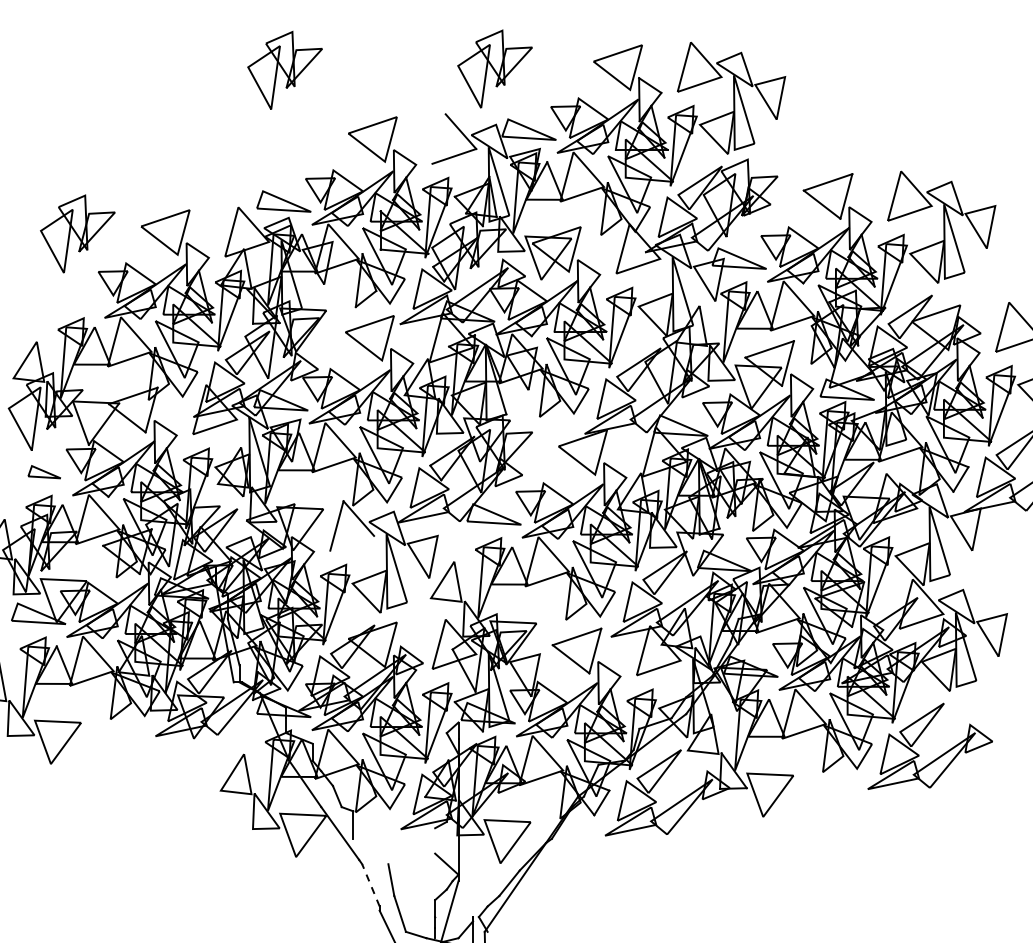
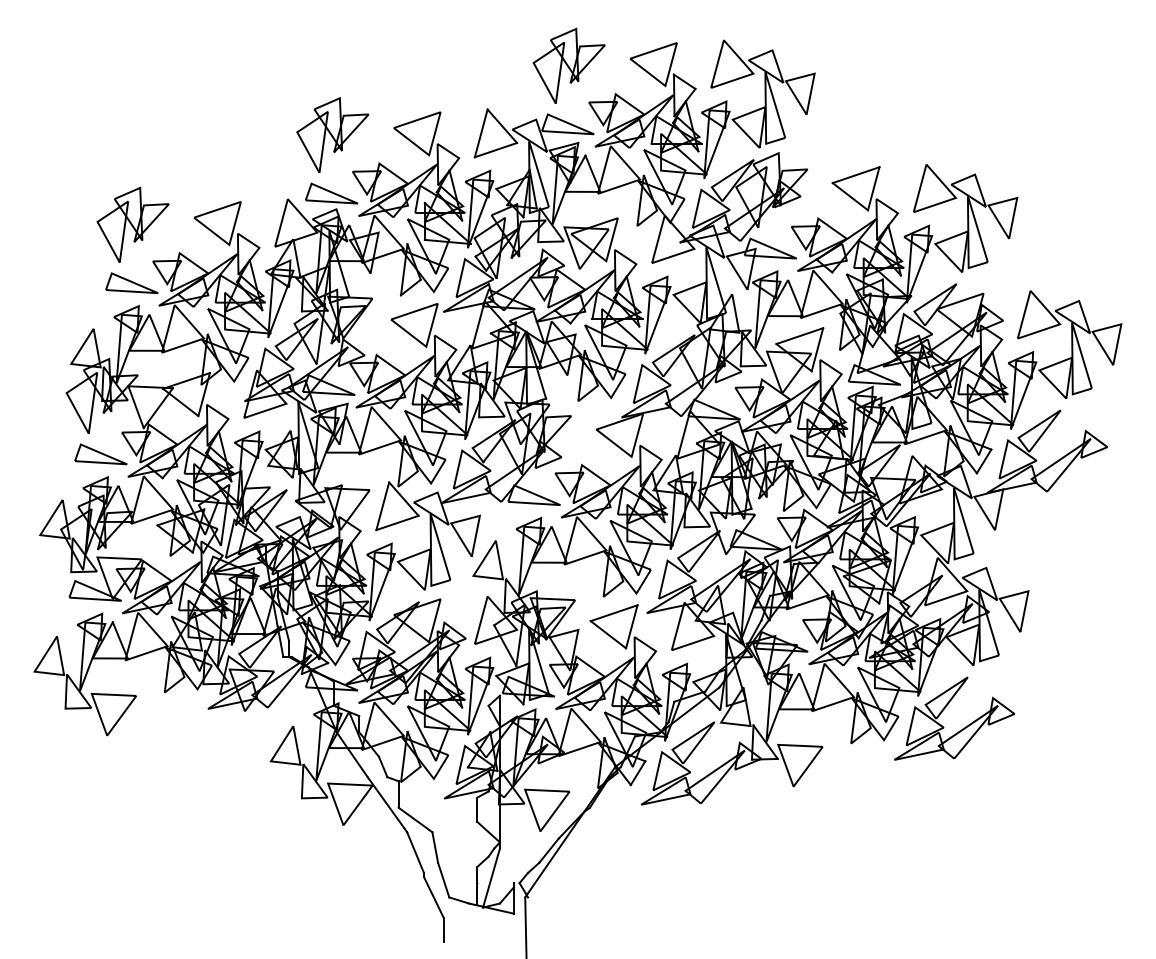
part: (494, 68) -> (568, 65), moved
part: (284, 70) -> (332, 135), moved
line: (438, 139) -> (480, 133), added
part: (76, 293) -> (131, 282), added
part: (44, 472) -> (100, 454), size x1.67
line: (352, 542) -> (397, 522), added
line: (435, 840) -> (477, 809), added
line: (370, 851) -> (415, 819), added
line: (370, 885) -> (415, 852), dashed -> solid

